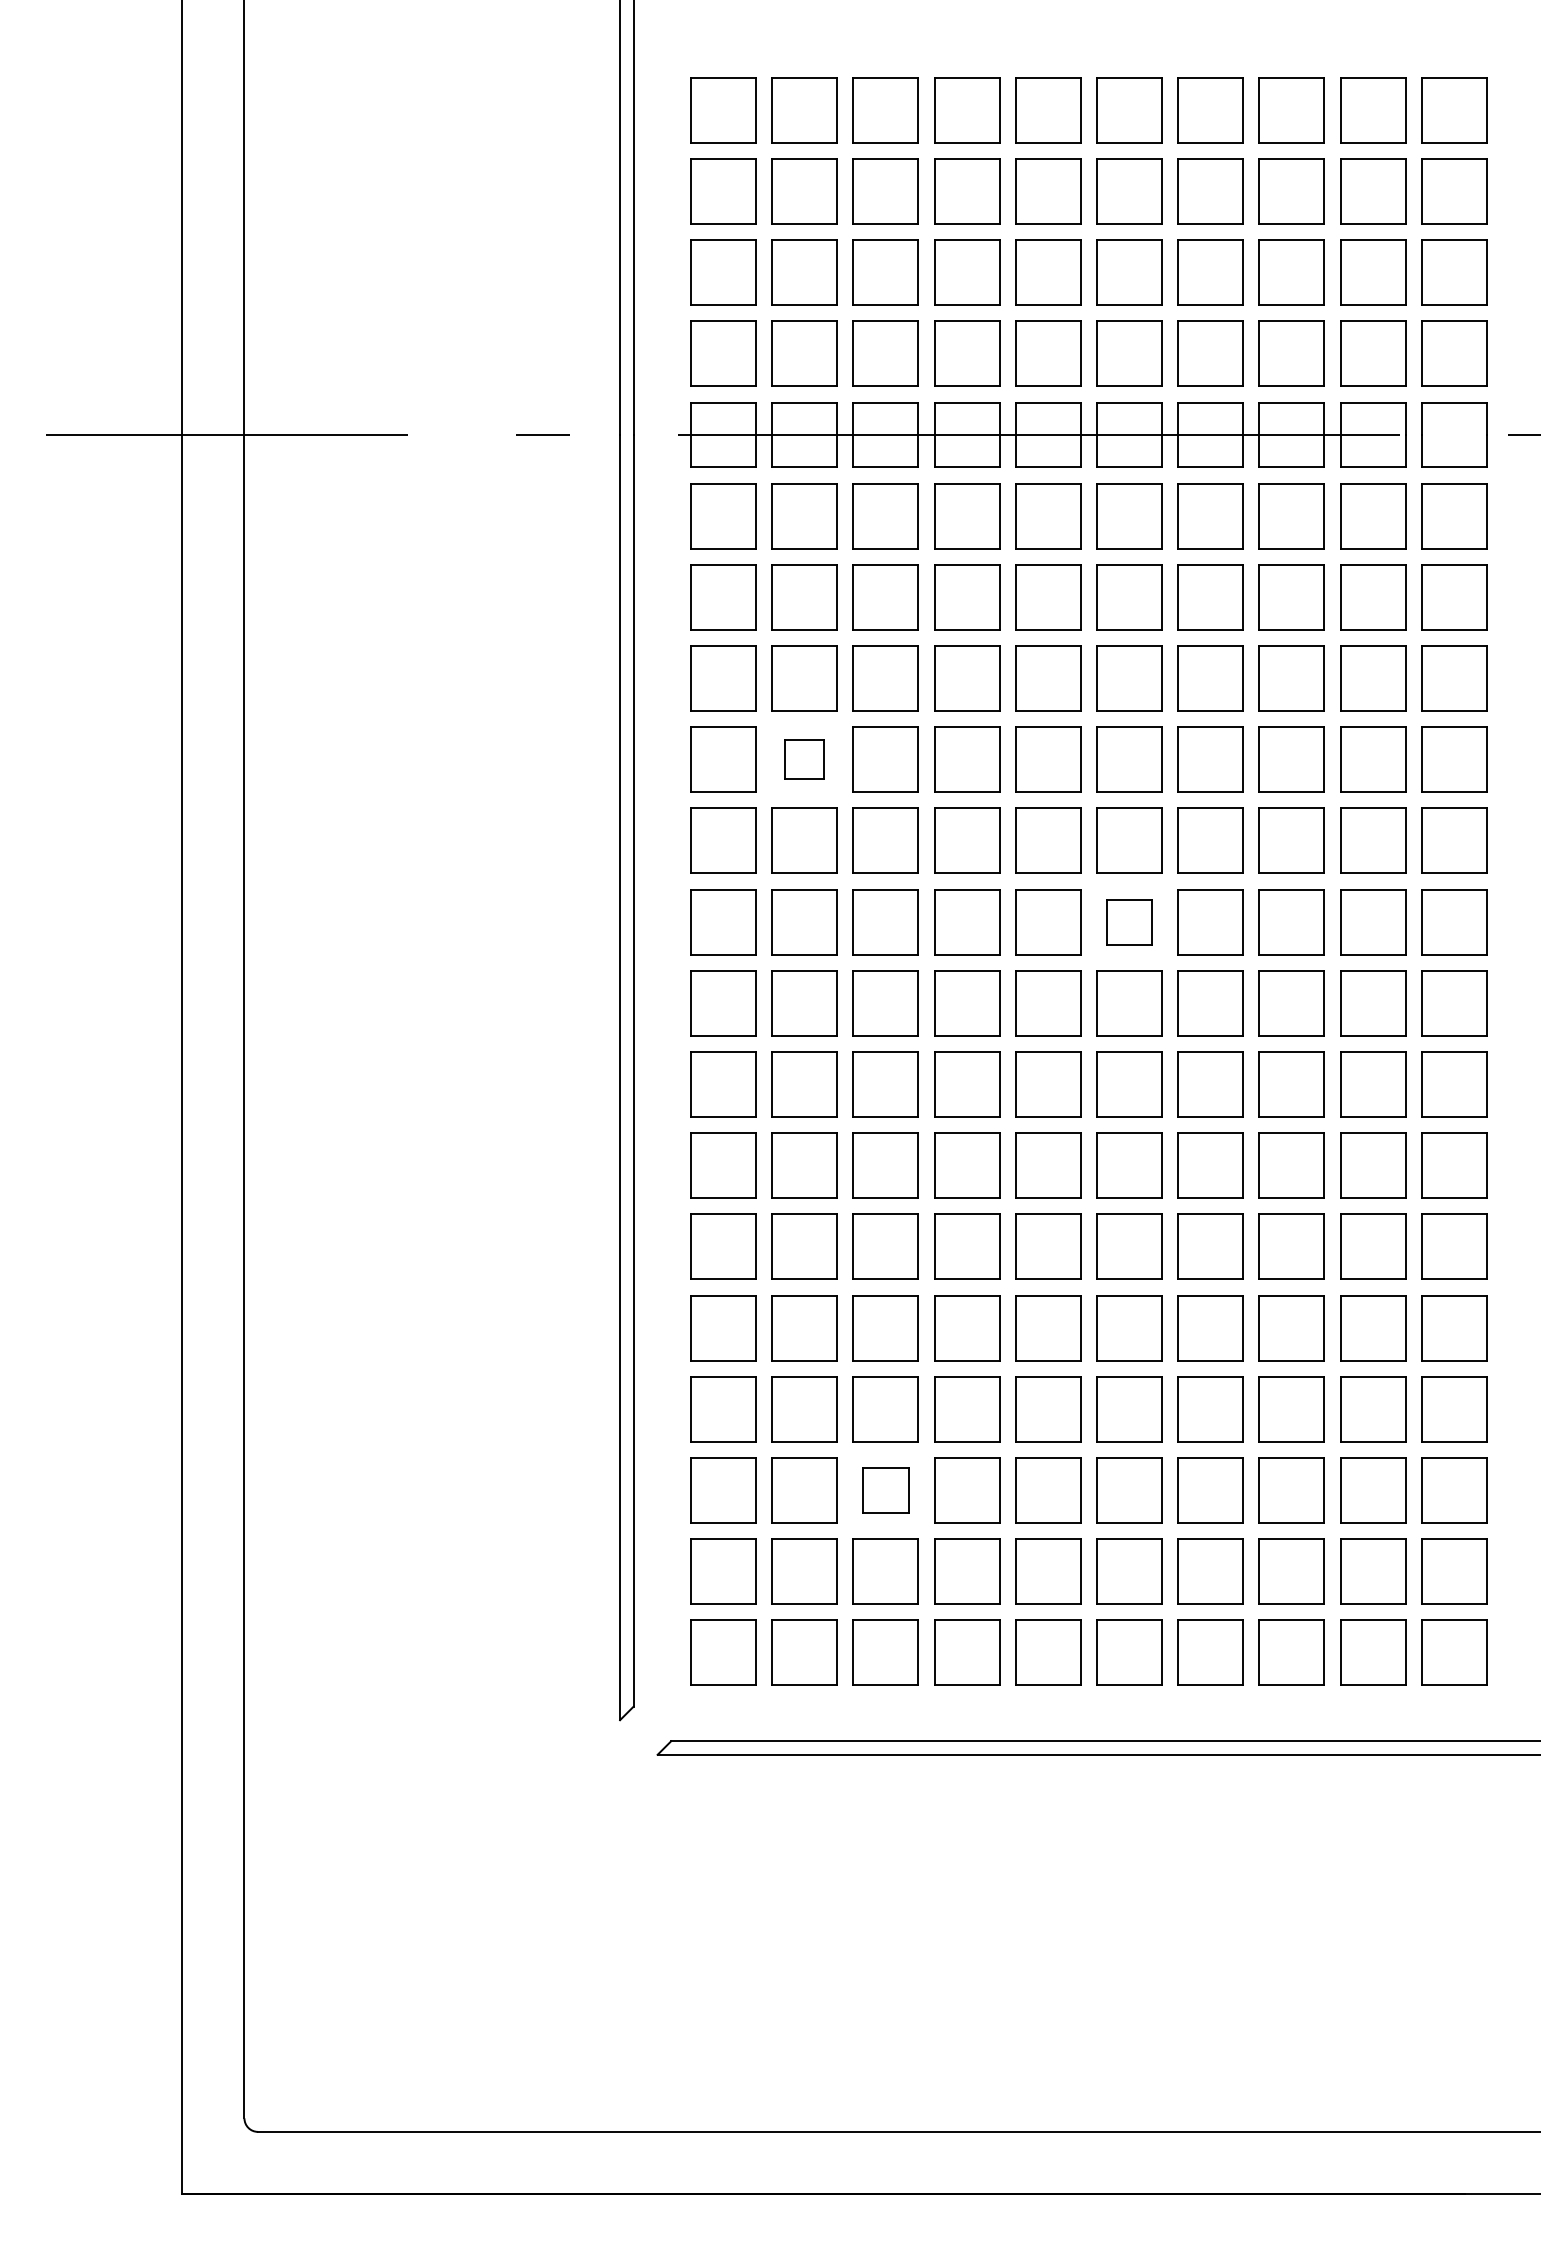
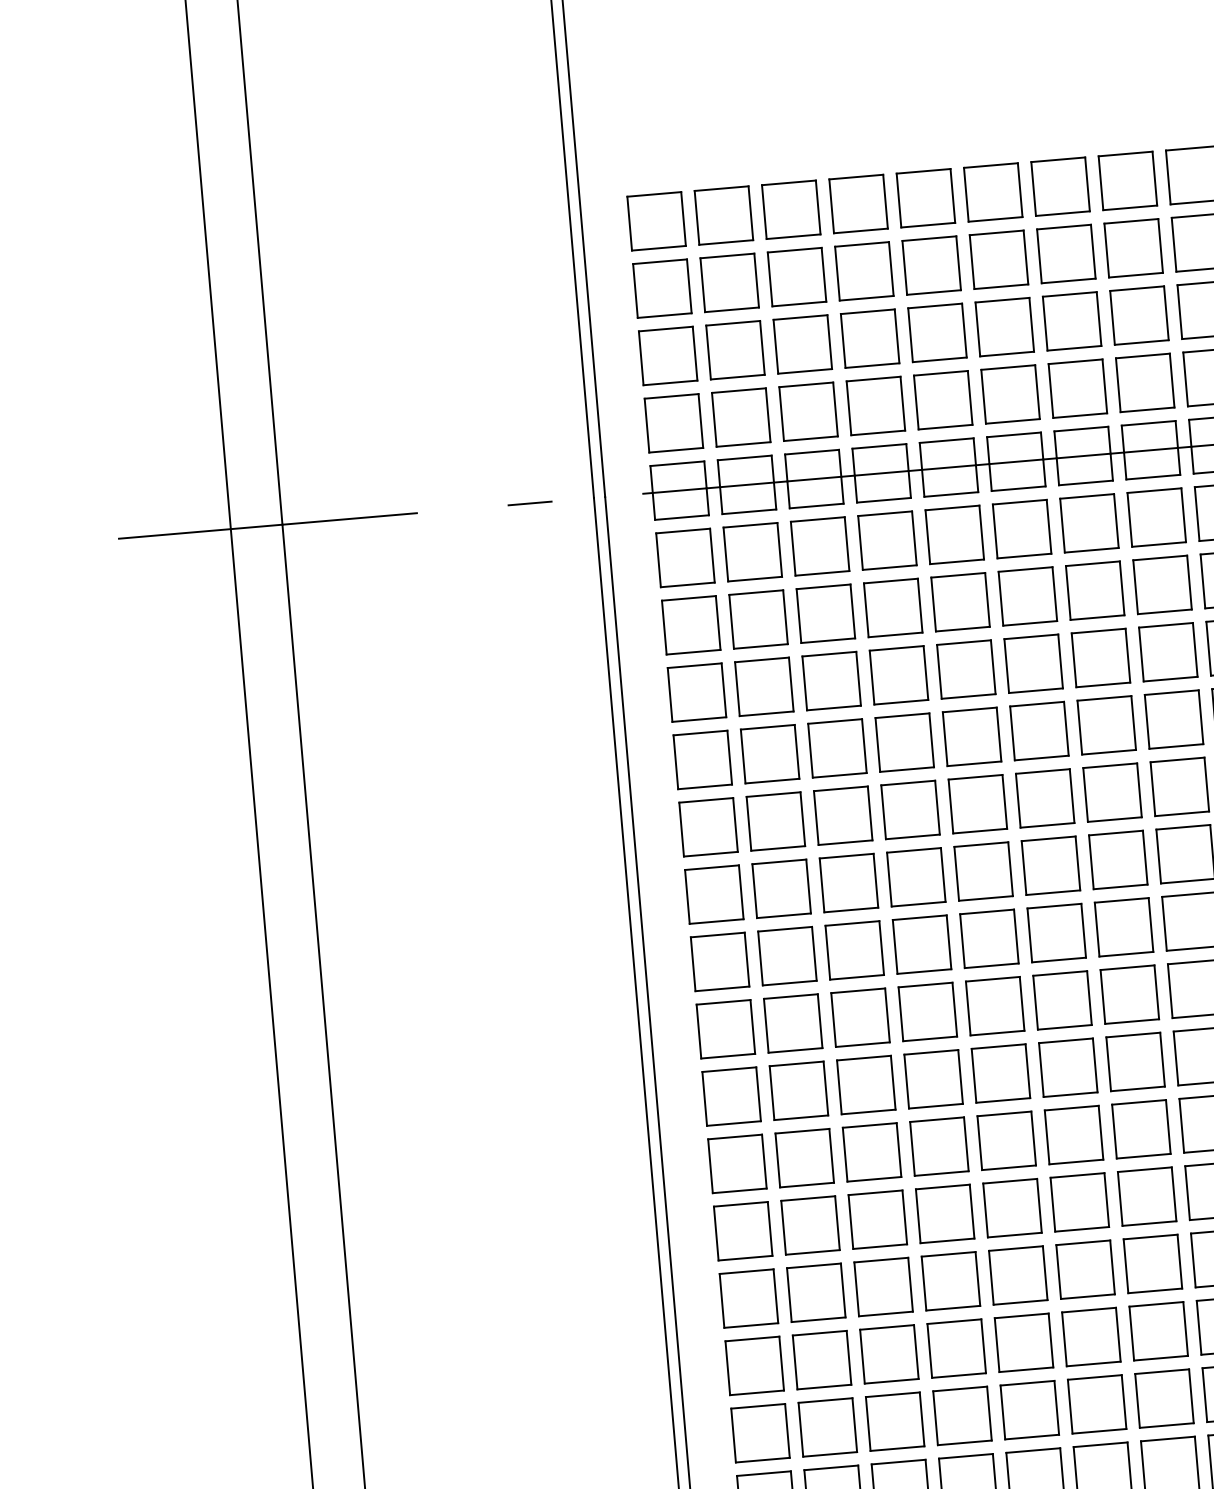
part: (804, 759) -> (769, 753), size x1.67
part: (1129, 922) -> (1051, 866), size x1.43
part: (885, 1490) -> (889, 1354), size x1.43

